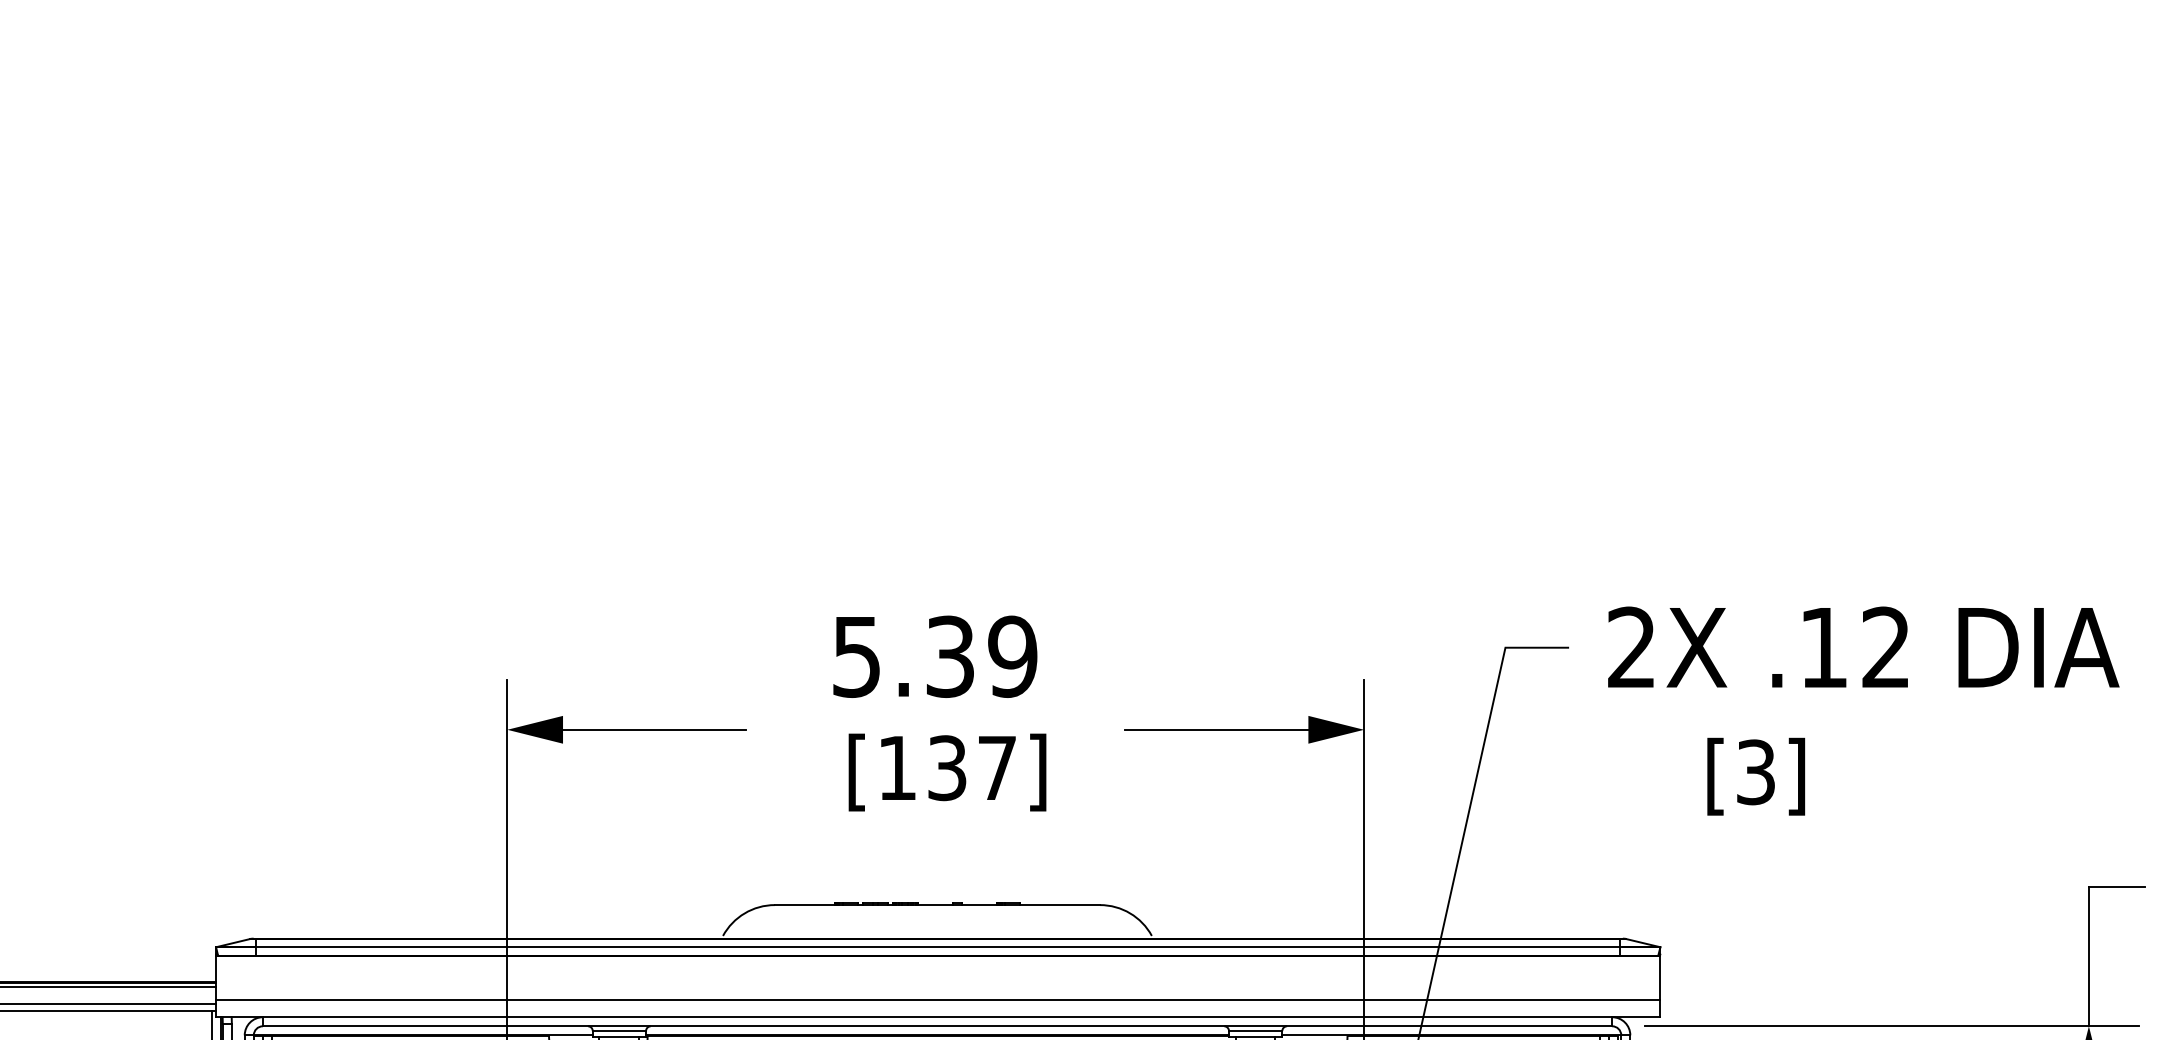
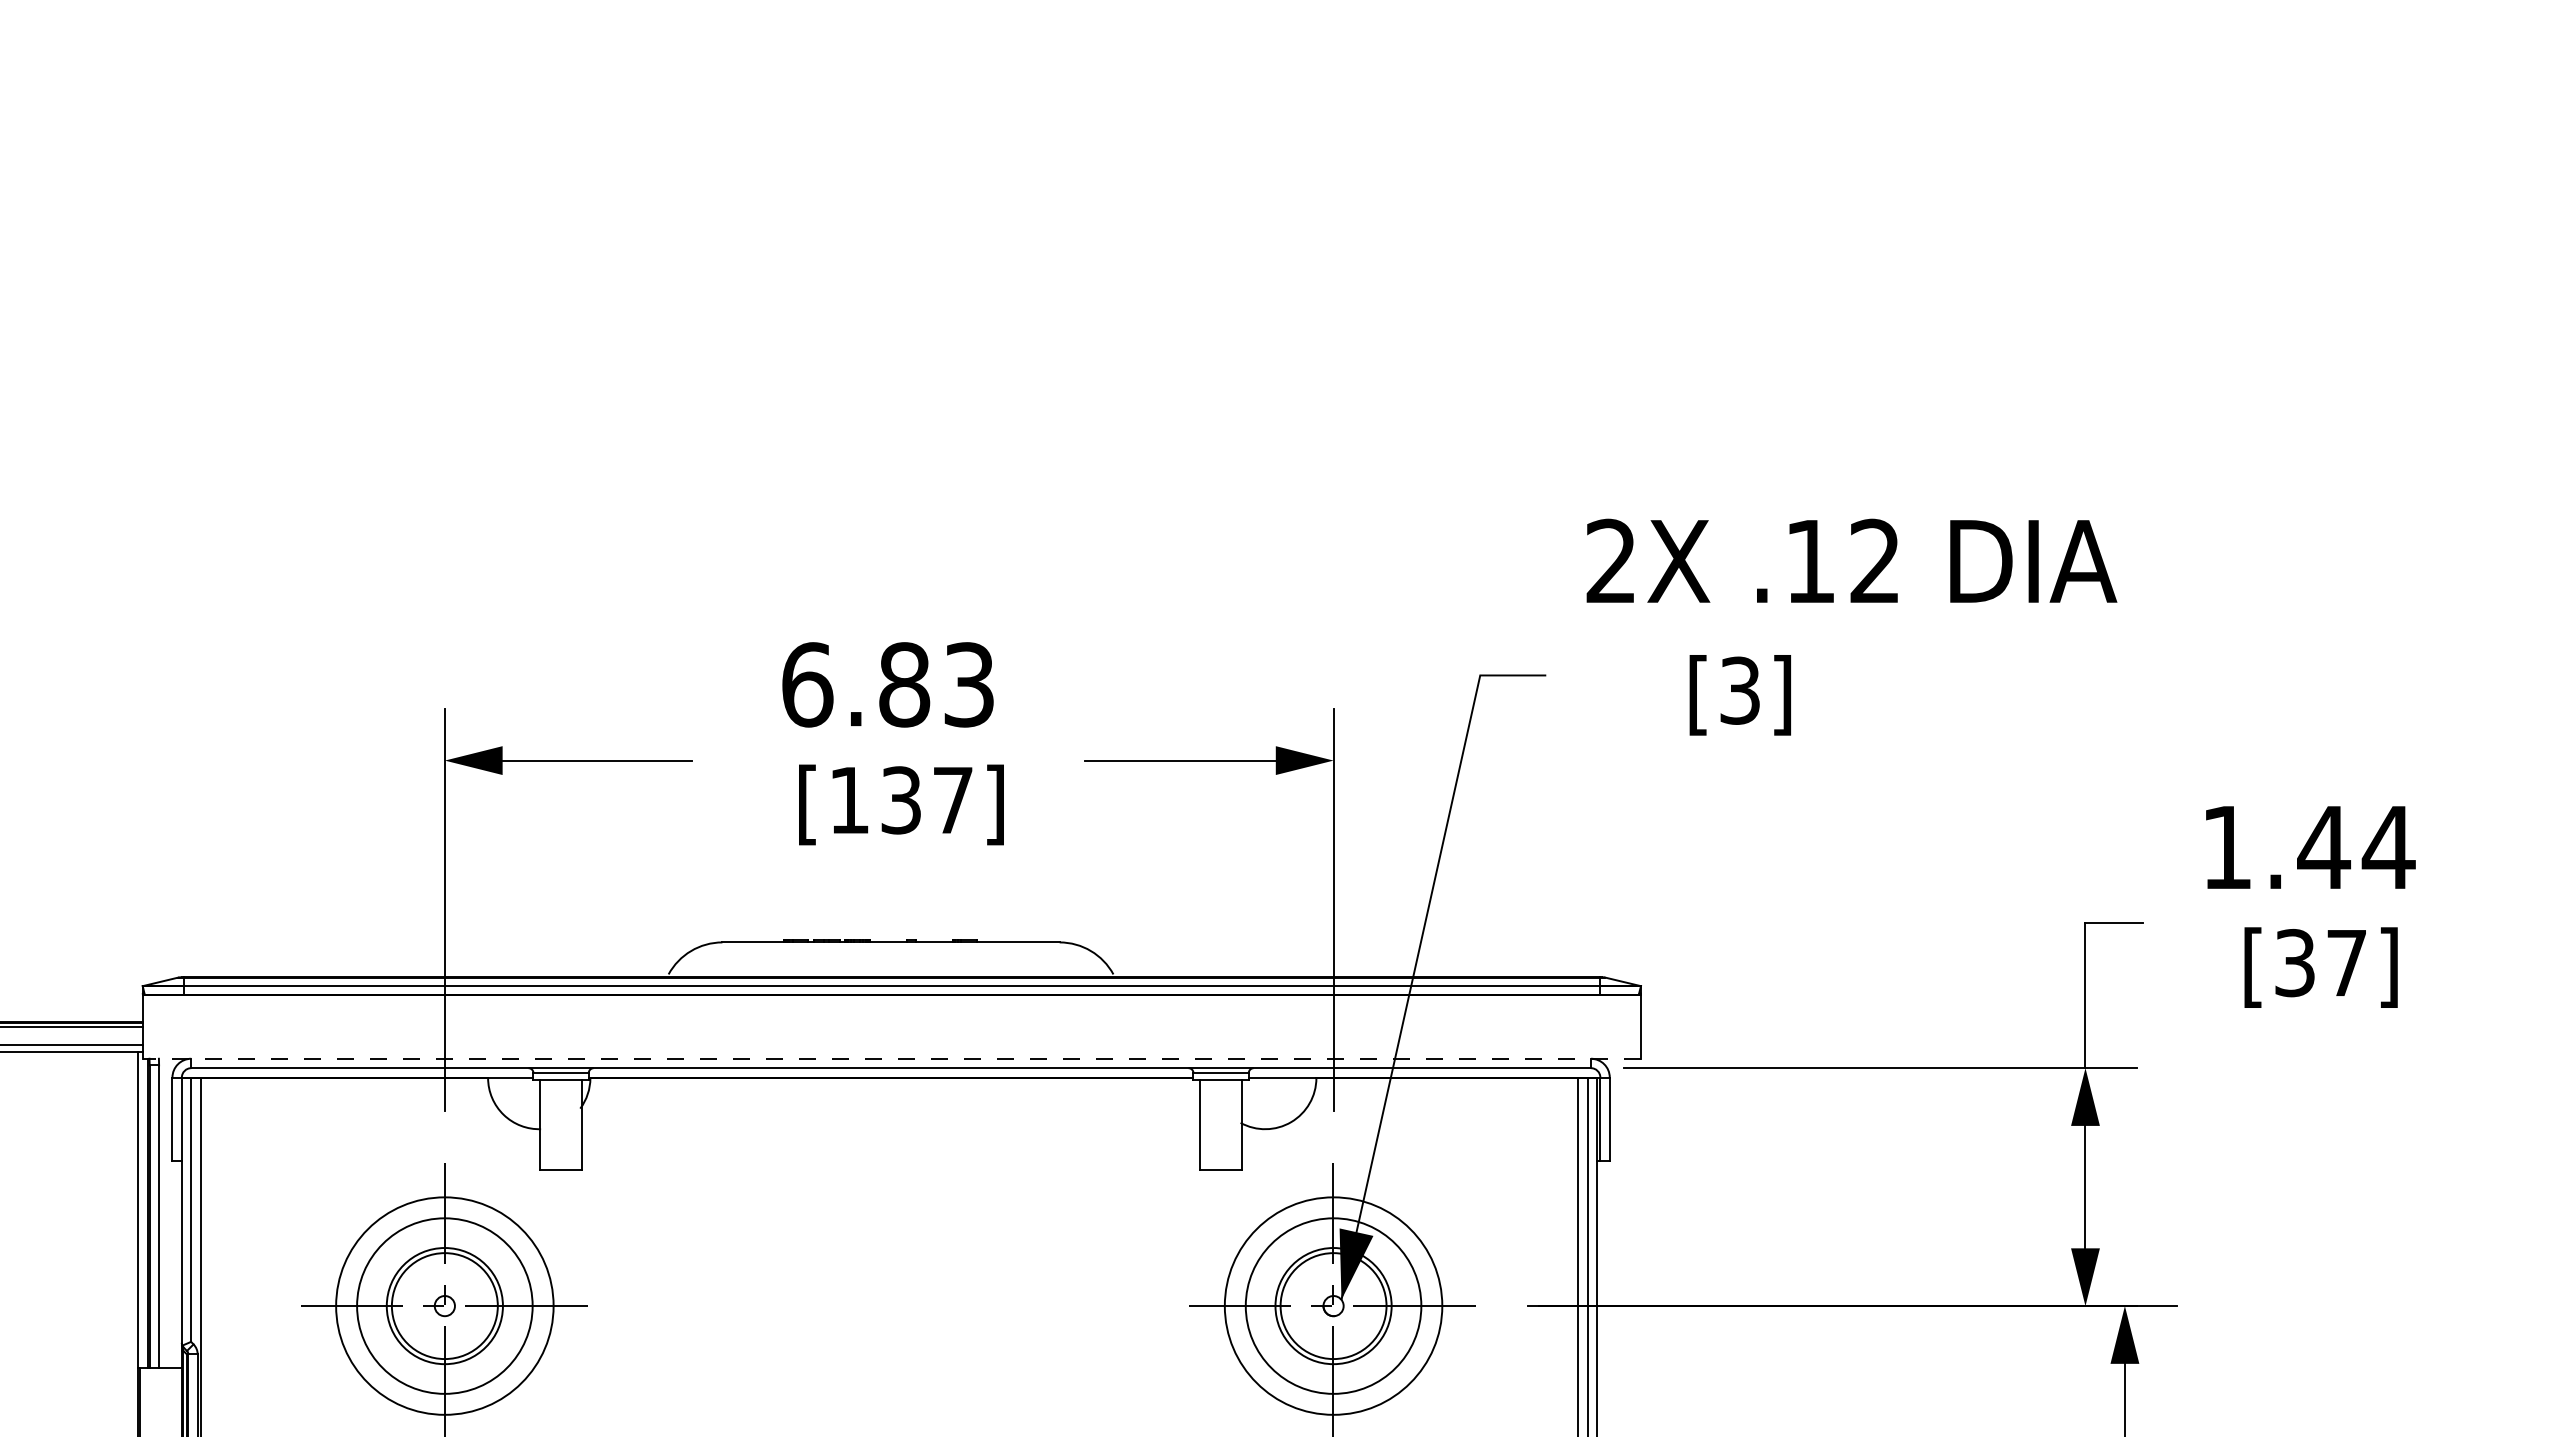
text: (935, 656) -> (888, 684), 5.39 -> 6.83
text: (1863, 710) -> (1851, 626), moved
line: (937, 999) -> (891, 1040), removed
line: (937, 1016) -> (891, 1058), solid -> dashed

